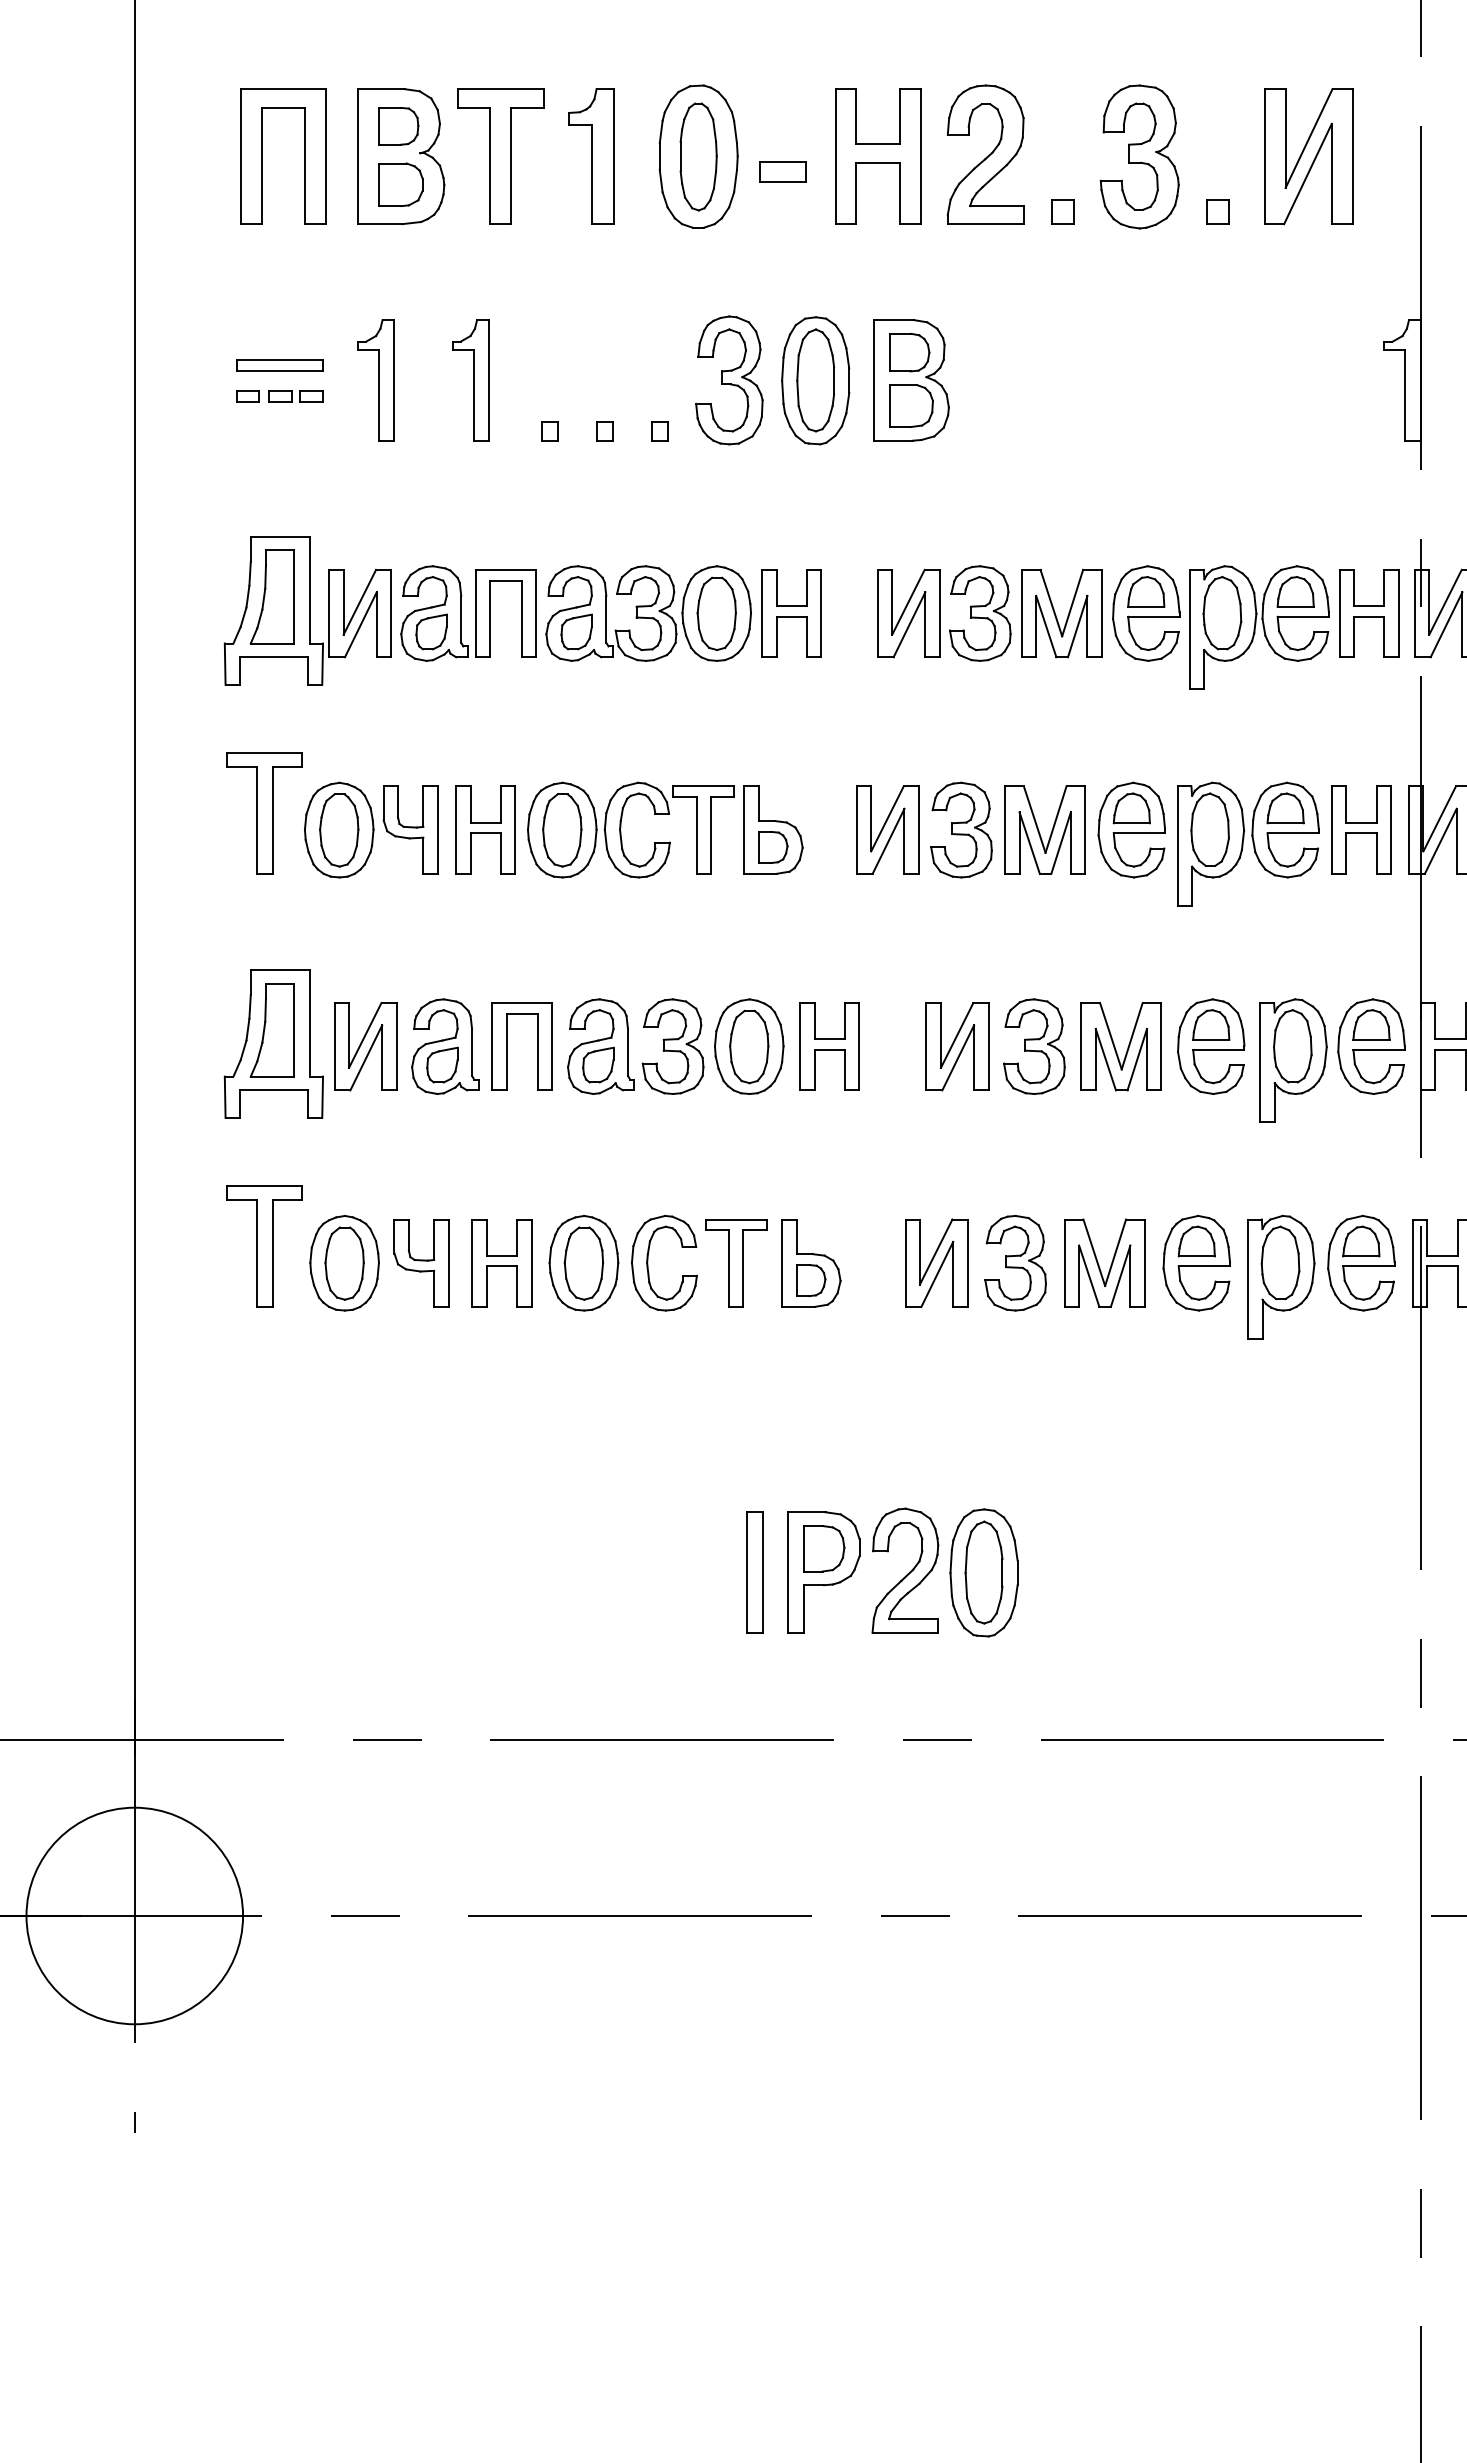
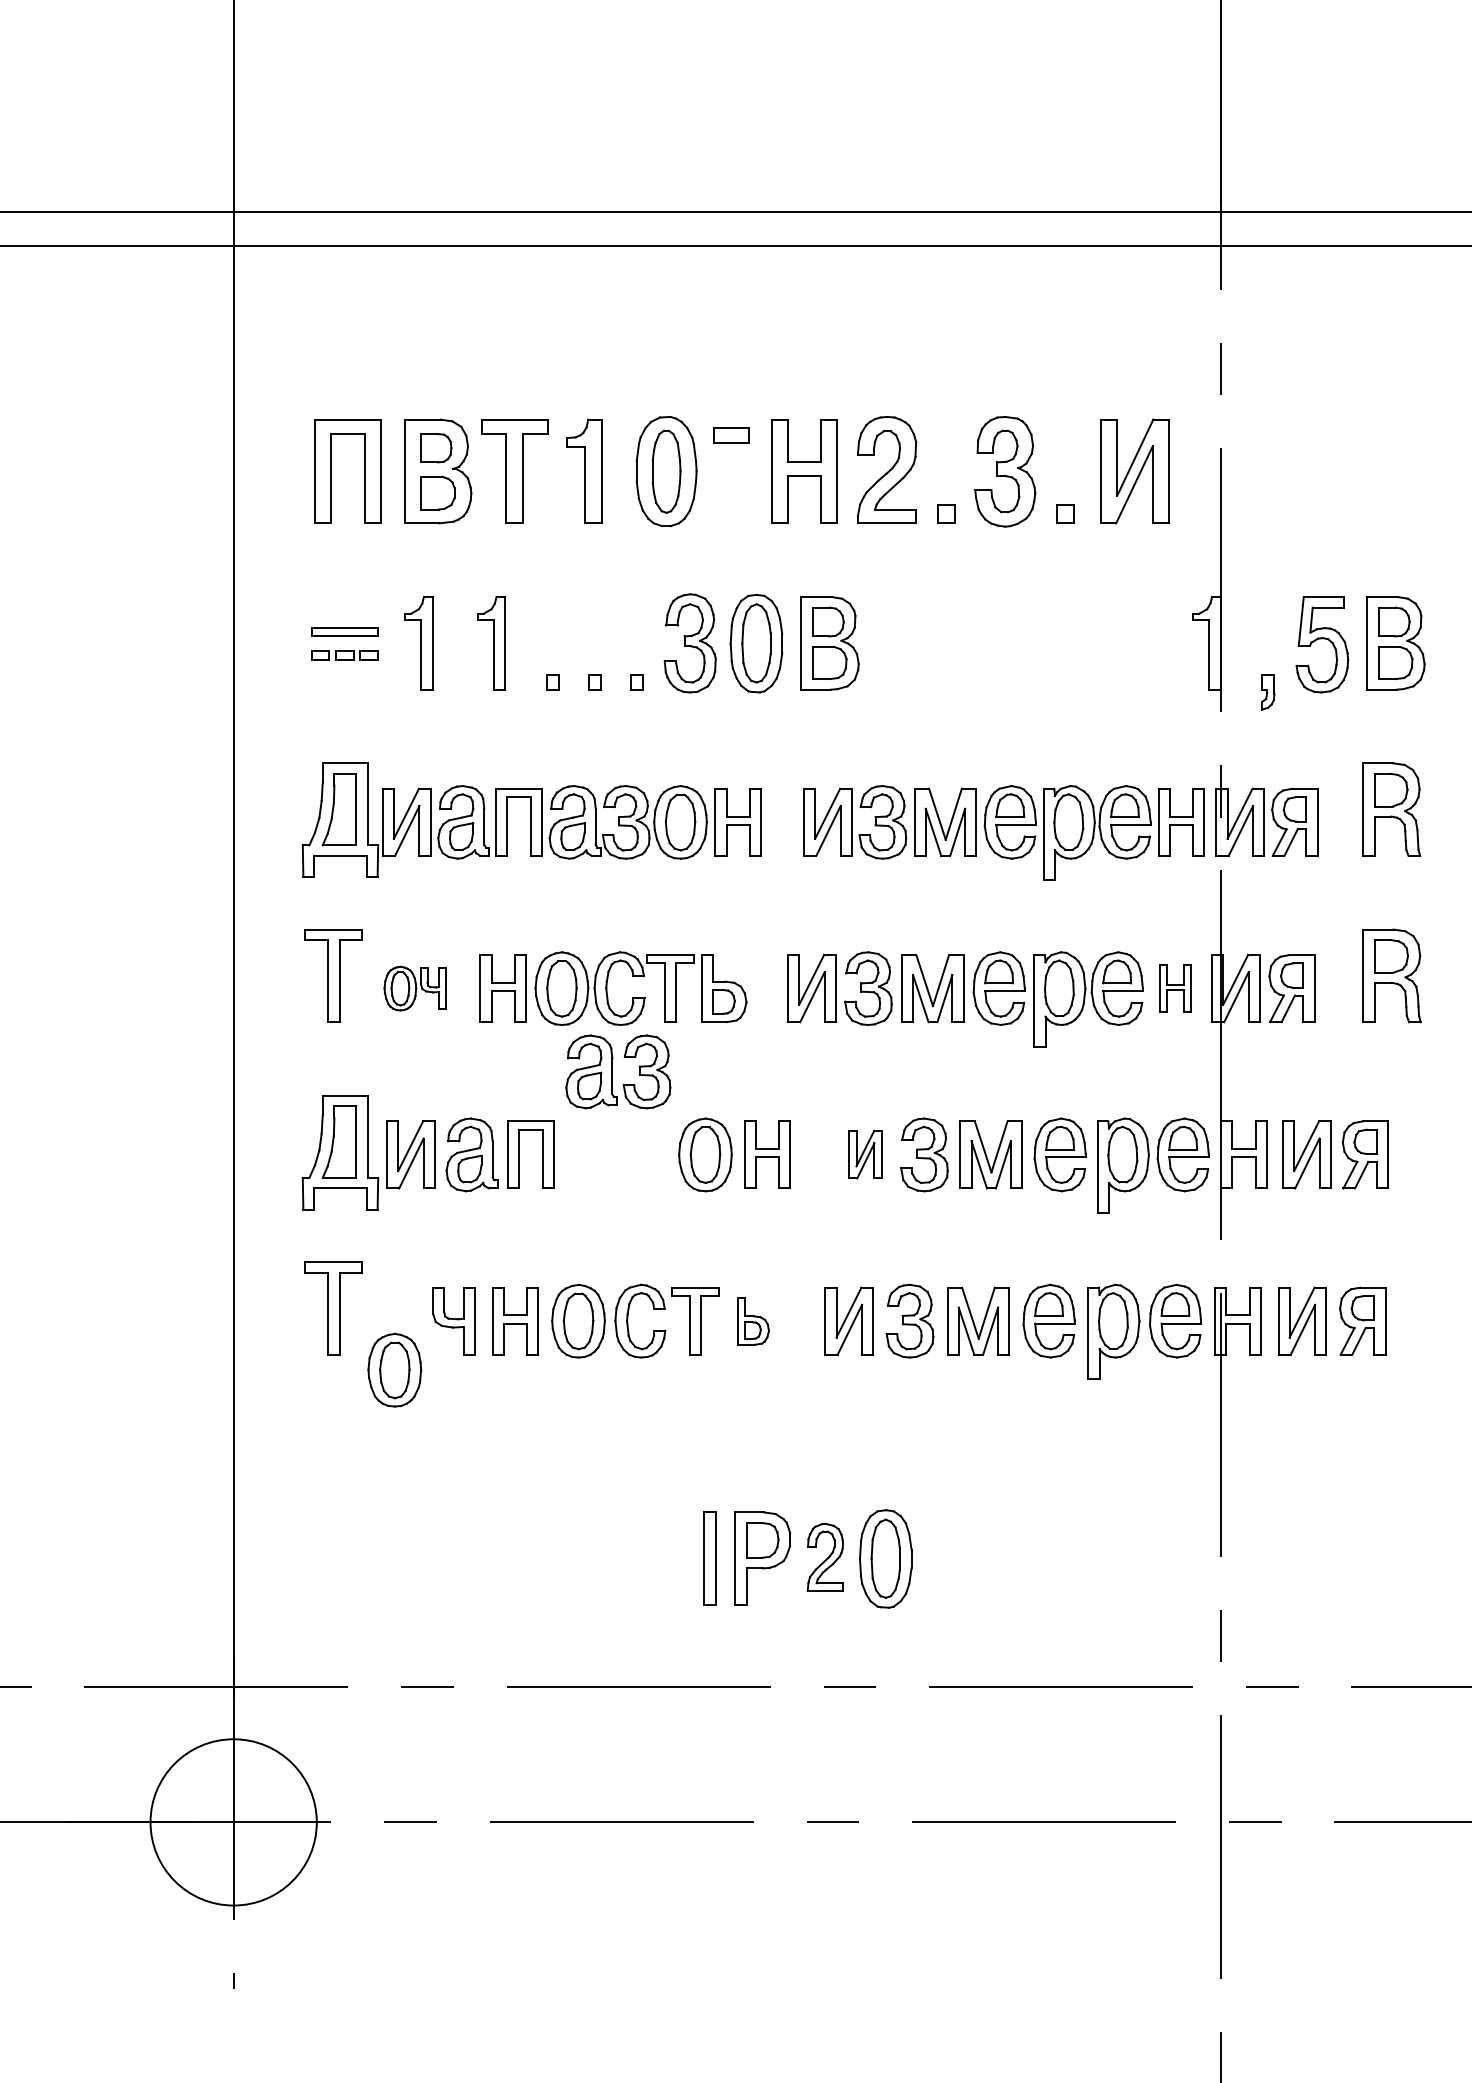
part: (783, 172) -> (731, 435), moved
part: (370, 829) -> (414, 988), size x0.6
part: (1361, 829) -> (1175, 988), size x0.7
part: (635, 1046) -> (618, 1071), moved
part: (957, 1046) -> (865, 1154), size x0.7
part: (344, 1262) -> (394, 1369), moved
part: (811, 1263) -> (753, 1321), size x0.7
part: (905, 1569) -> (825, 1556), size x0.7

